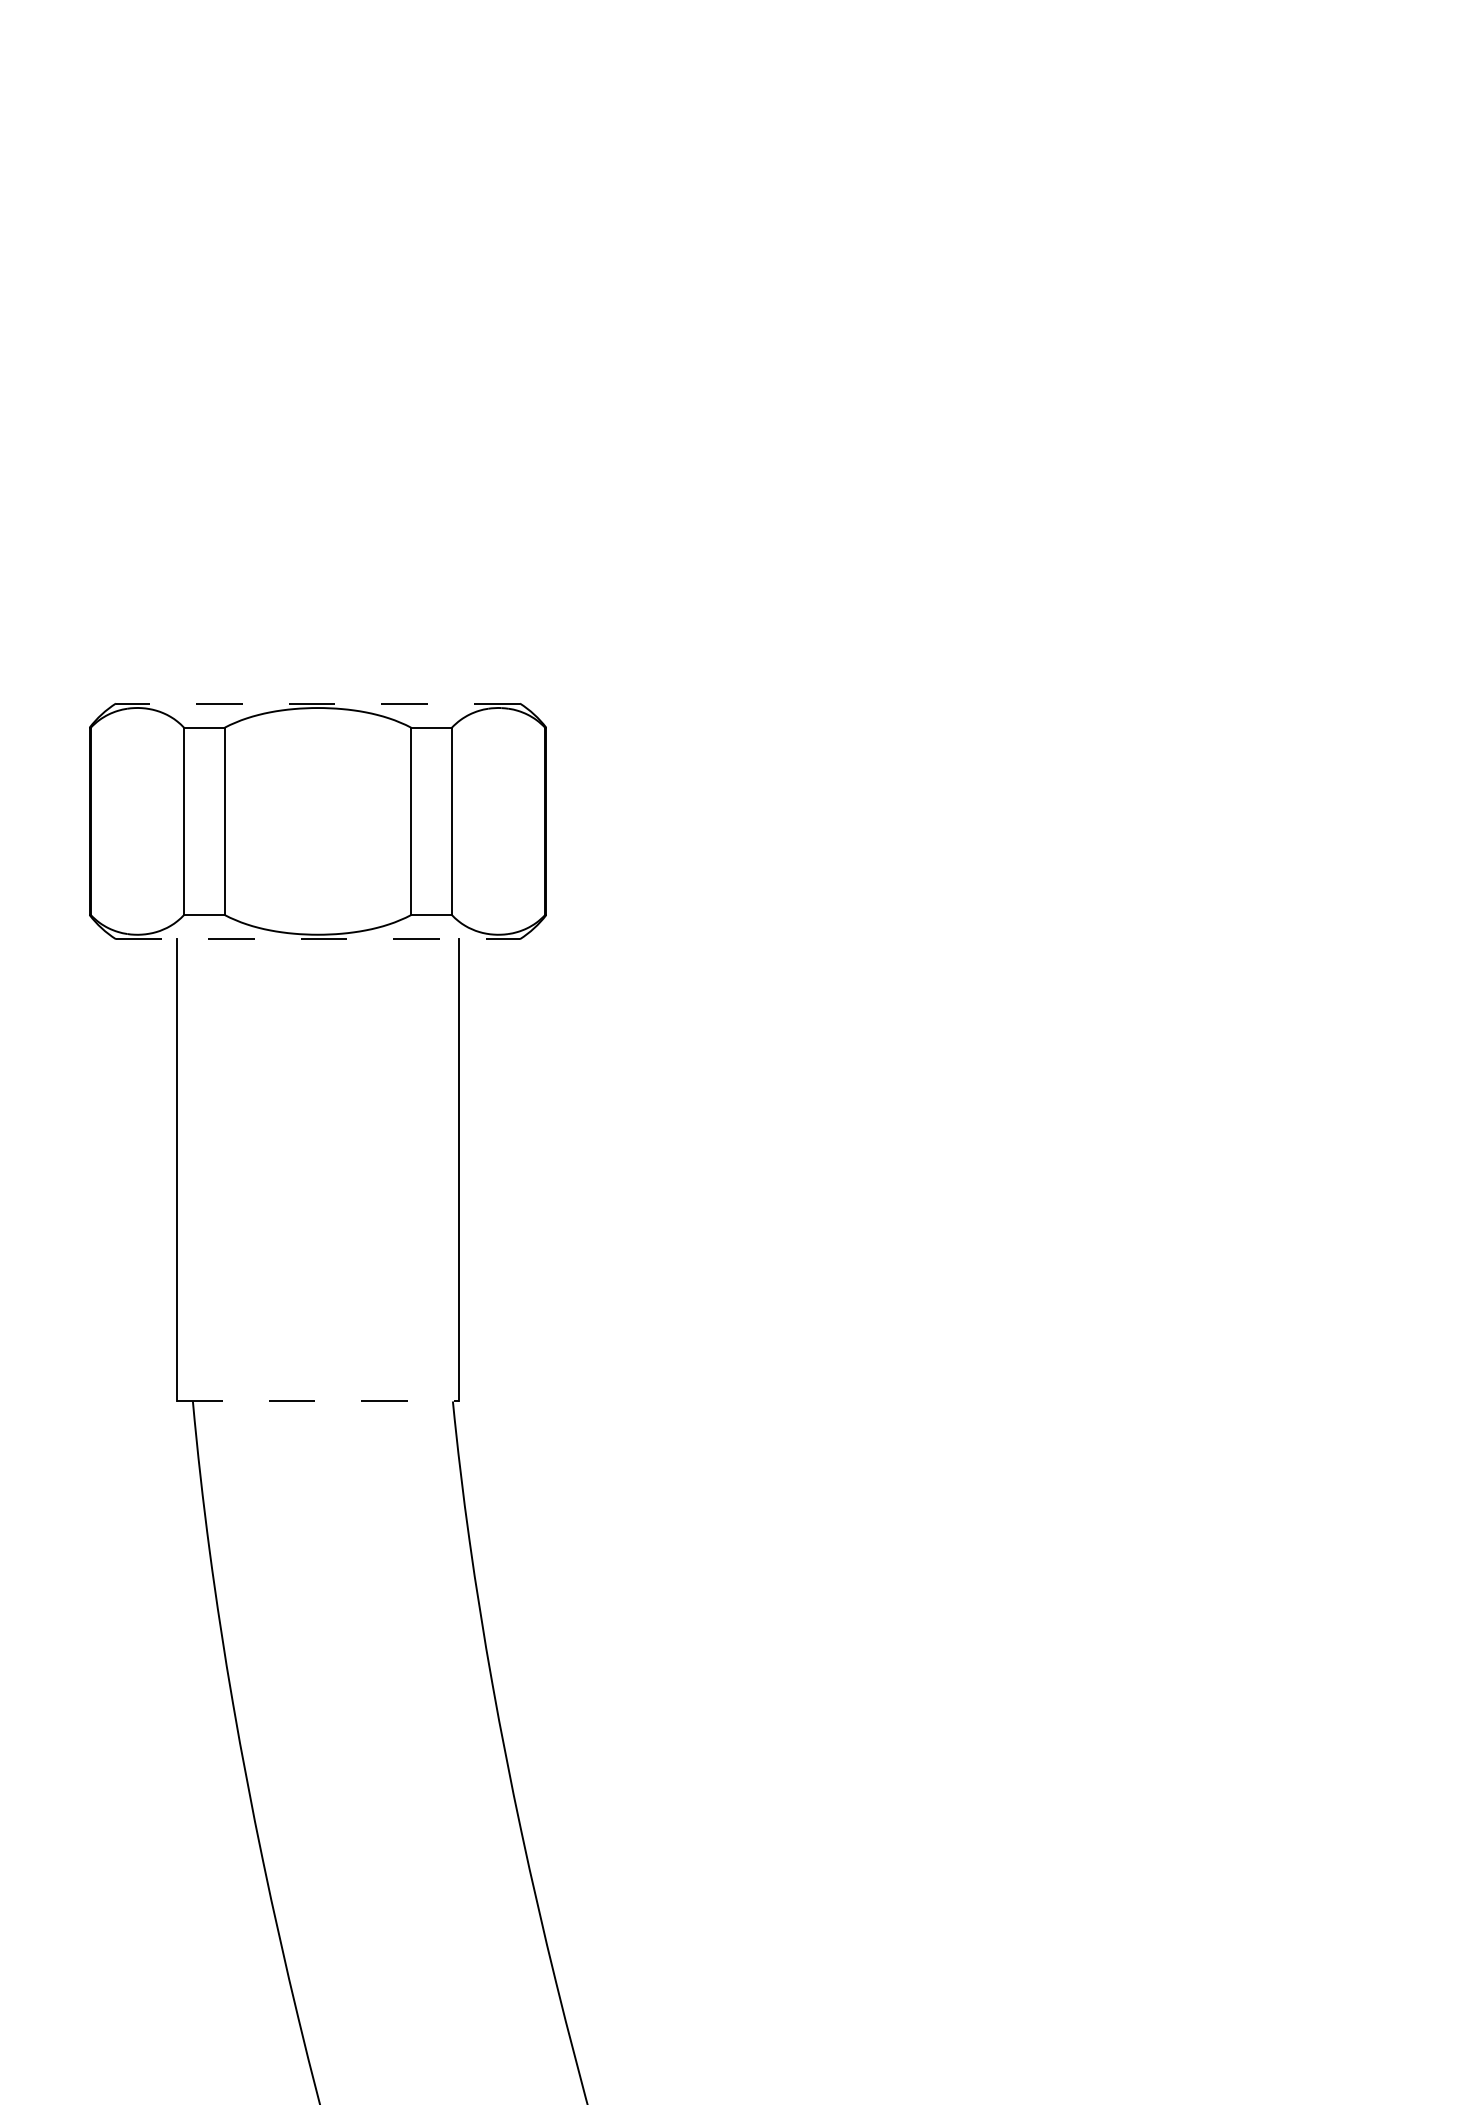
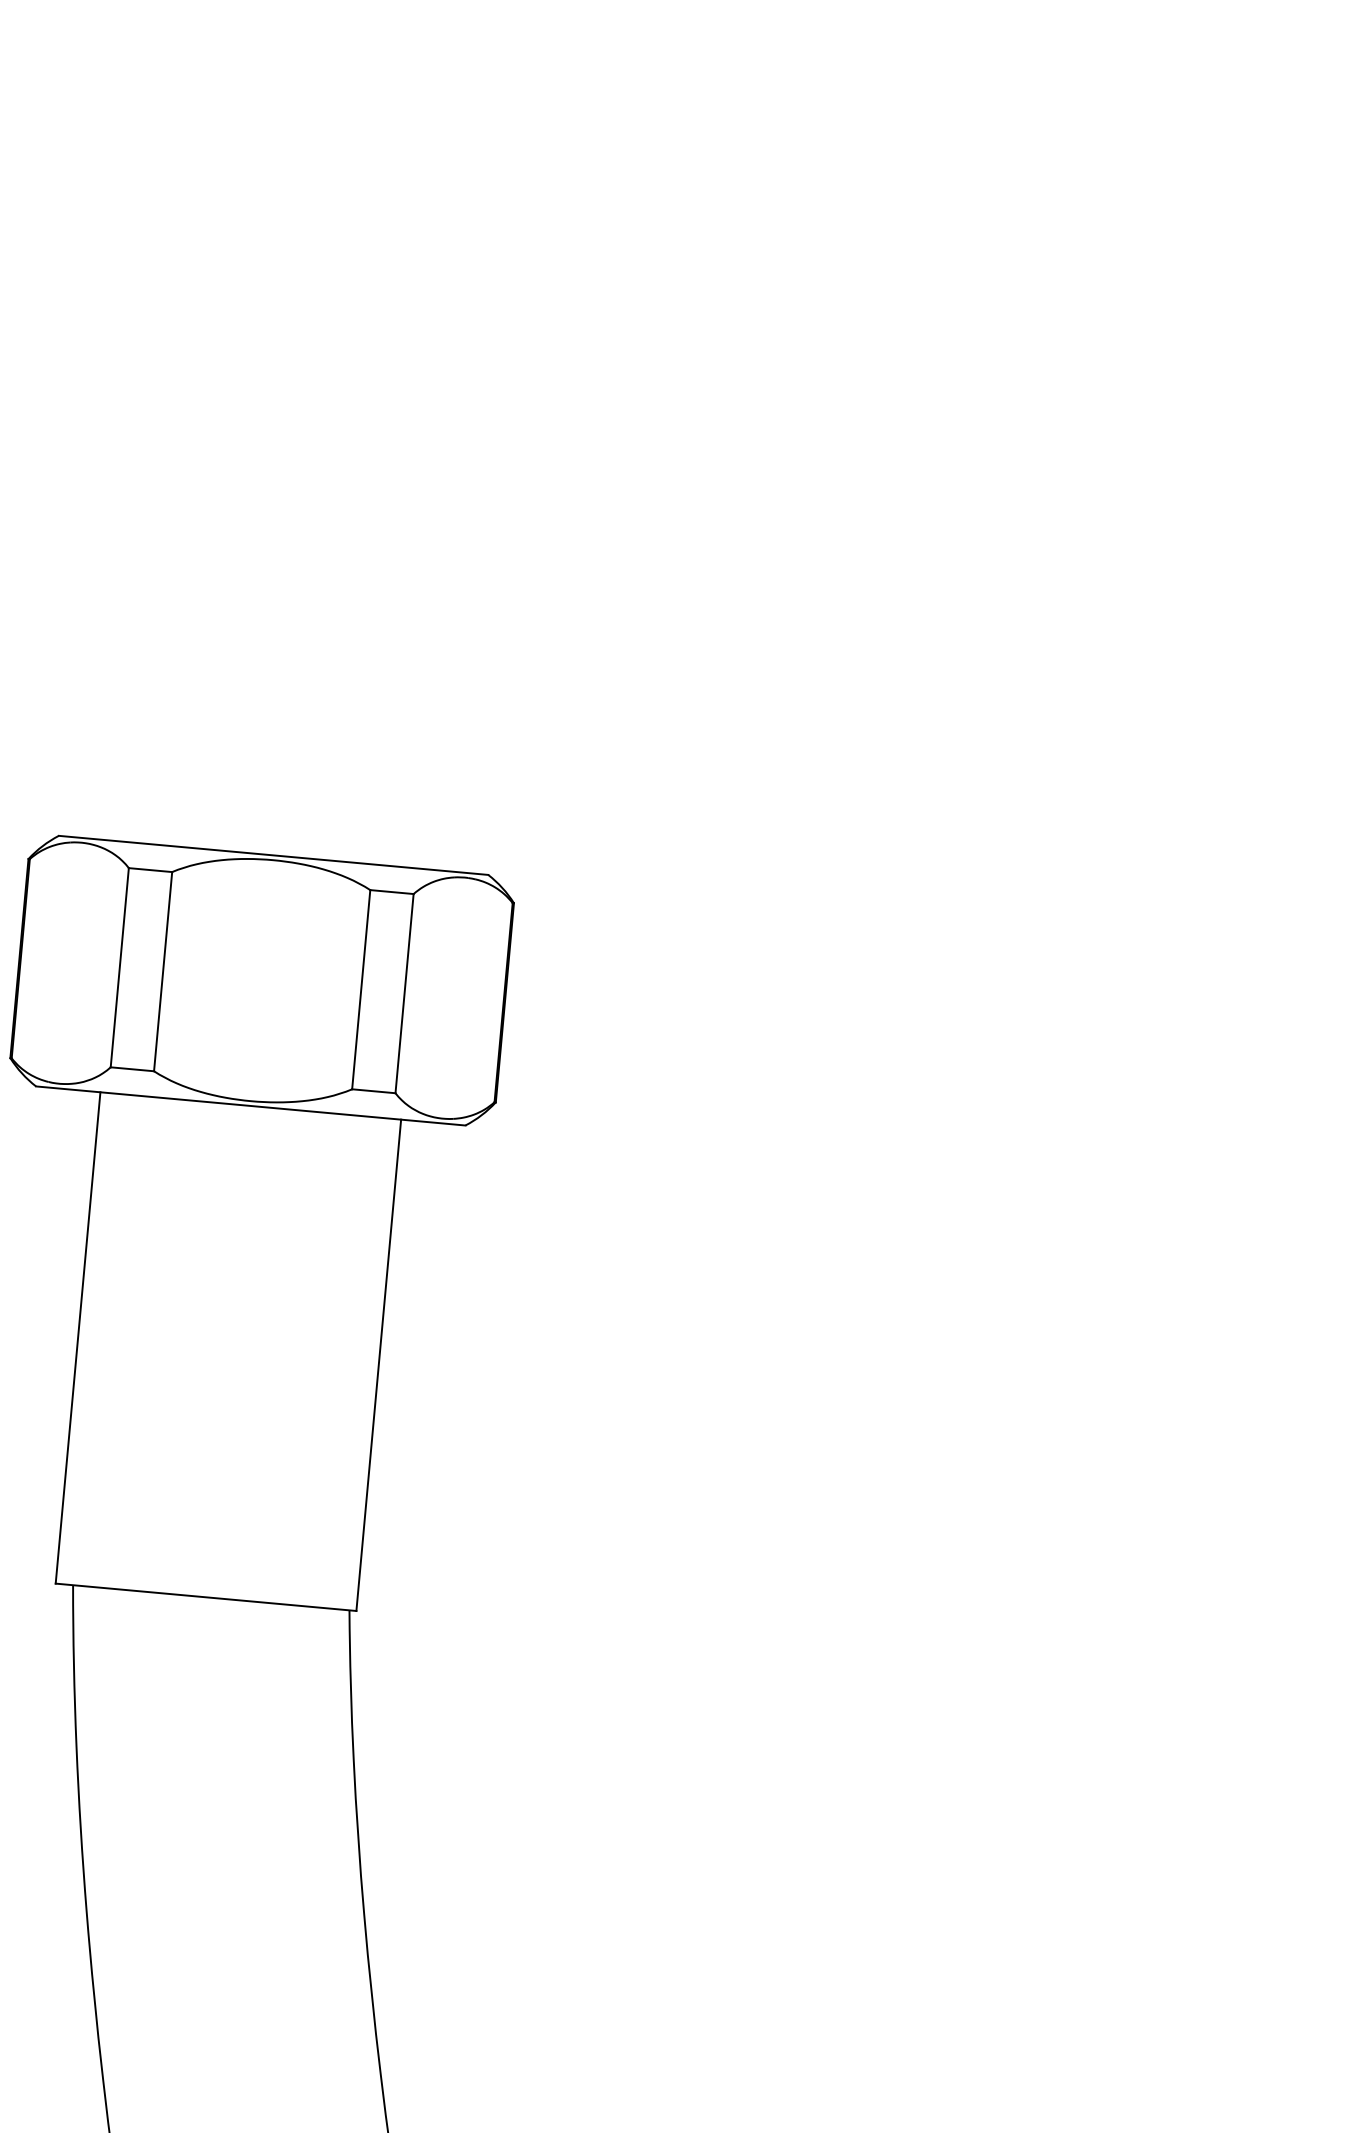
line: (317, 703) -> (273, 855), dashed -> solid
line: (317, 939) -> (250, 1106), dashed -> solid
line: (318, 1401) -> (206, 1597), dashed -> solid

